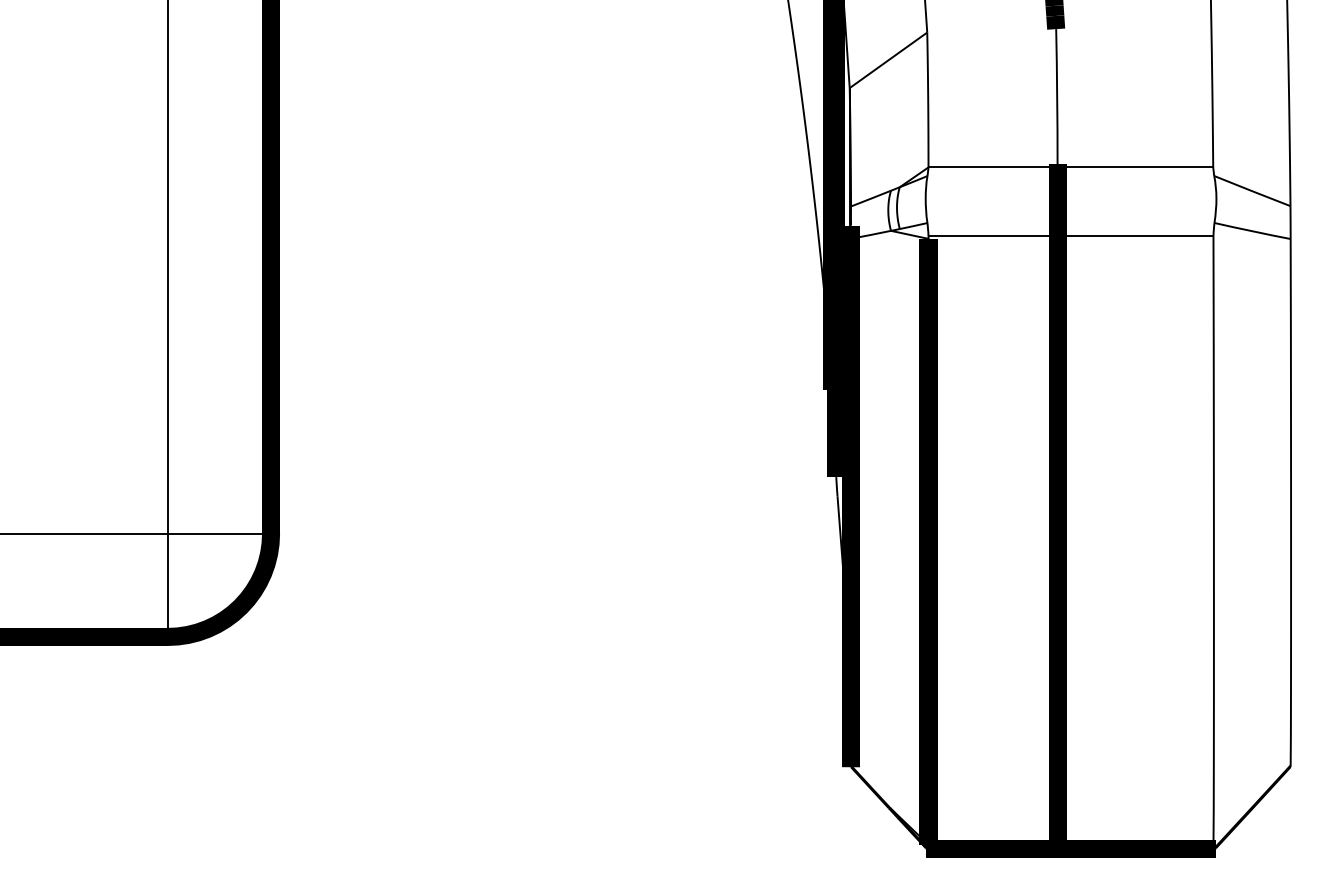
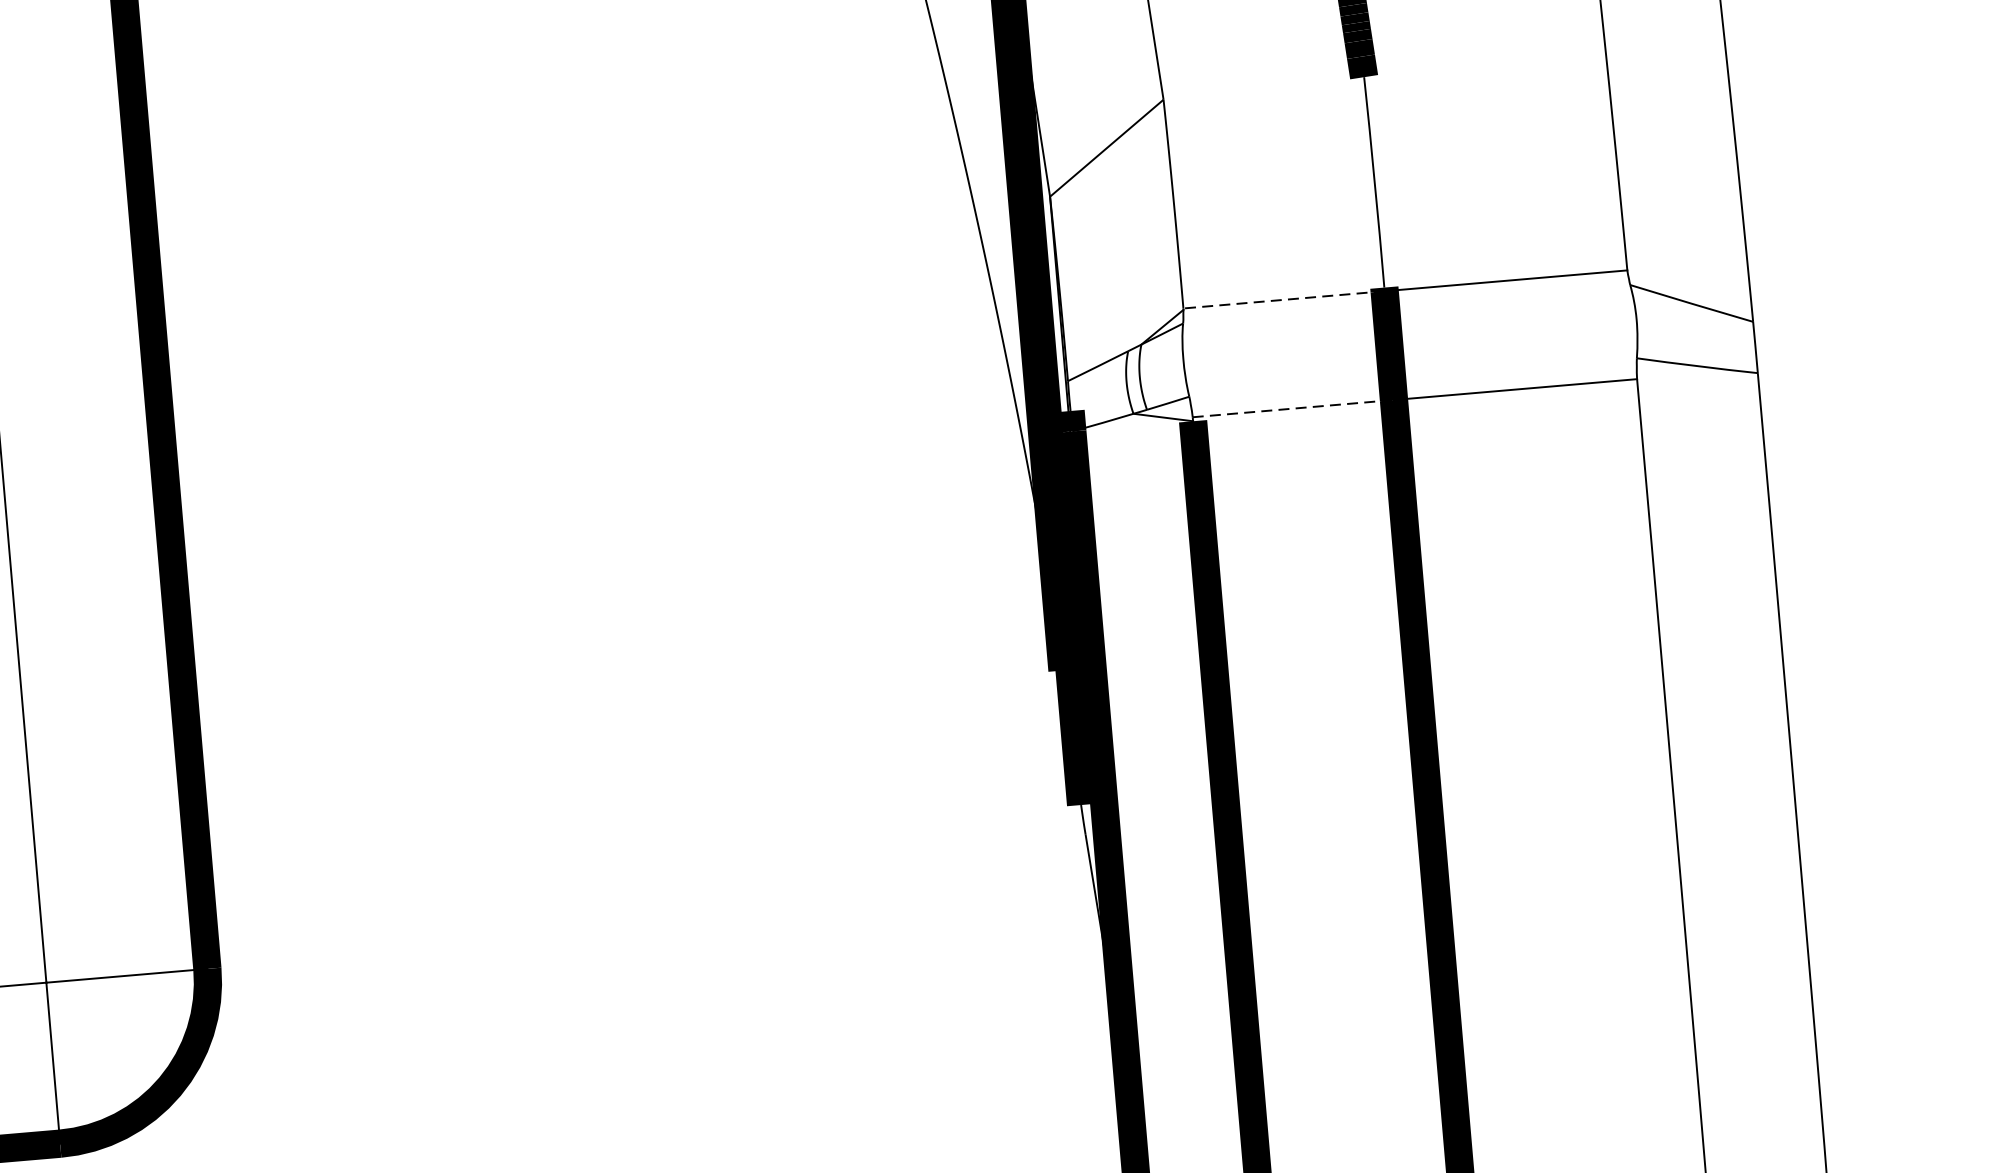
line: (993, 166) -> (1284, 299), solid -> dashed
line: (993, 236) -> (1294, 408), solid -> dashed

